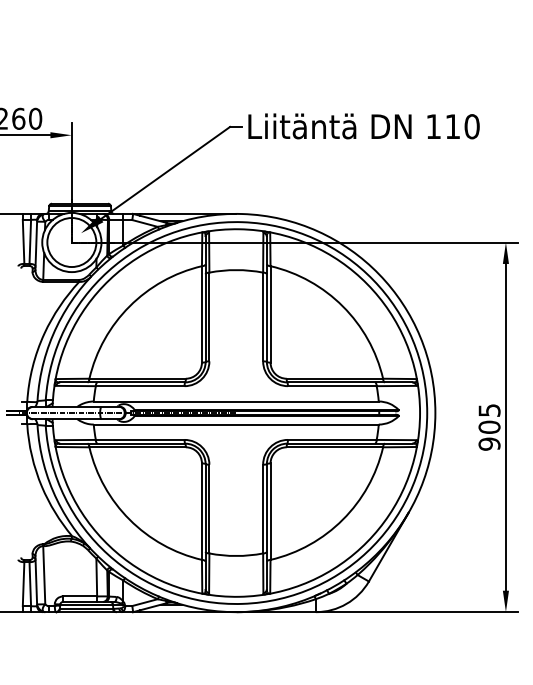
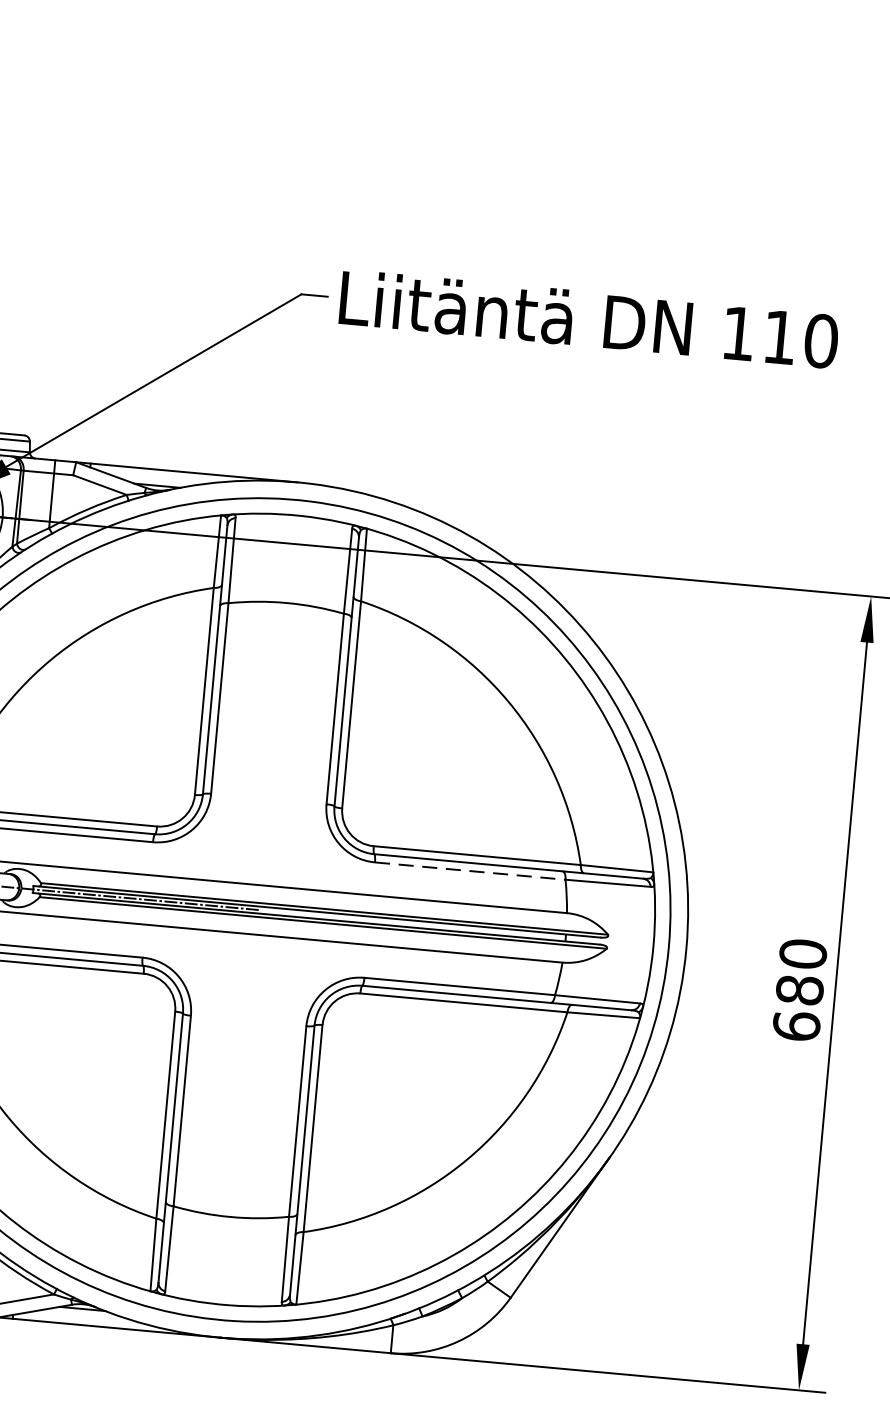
line: (332, 386) -> (470, 871), solid -> dashed
text: (489, 426) -> (799, 988), 905 -> 680

